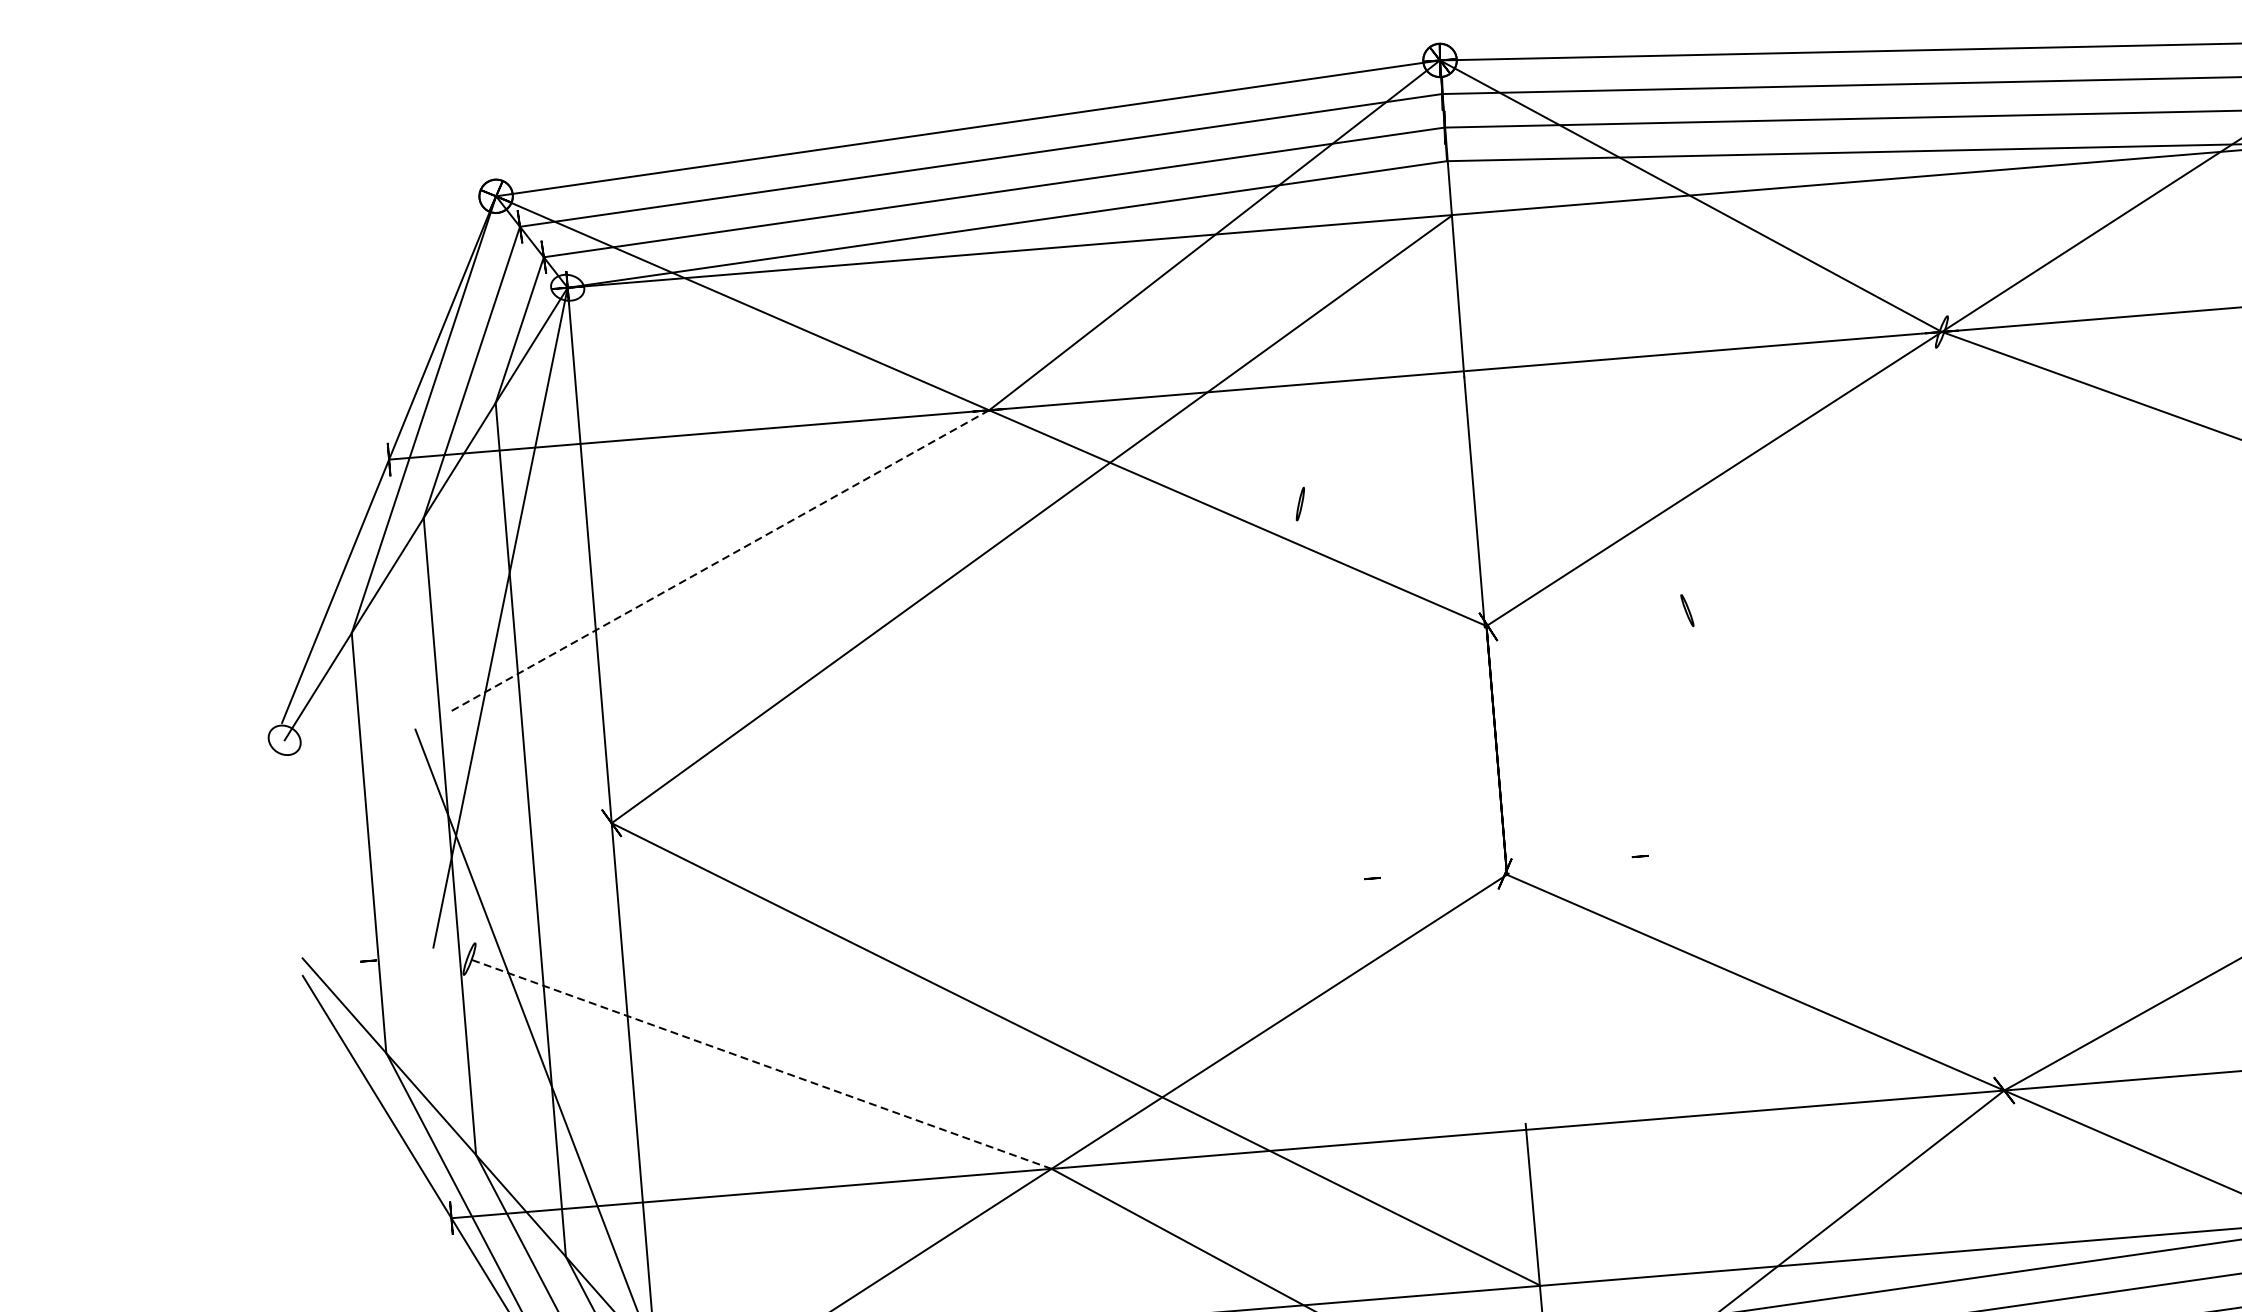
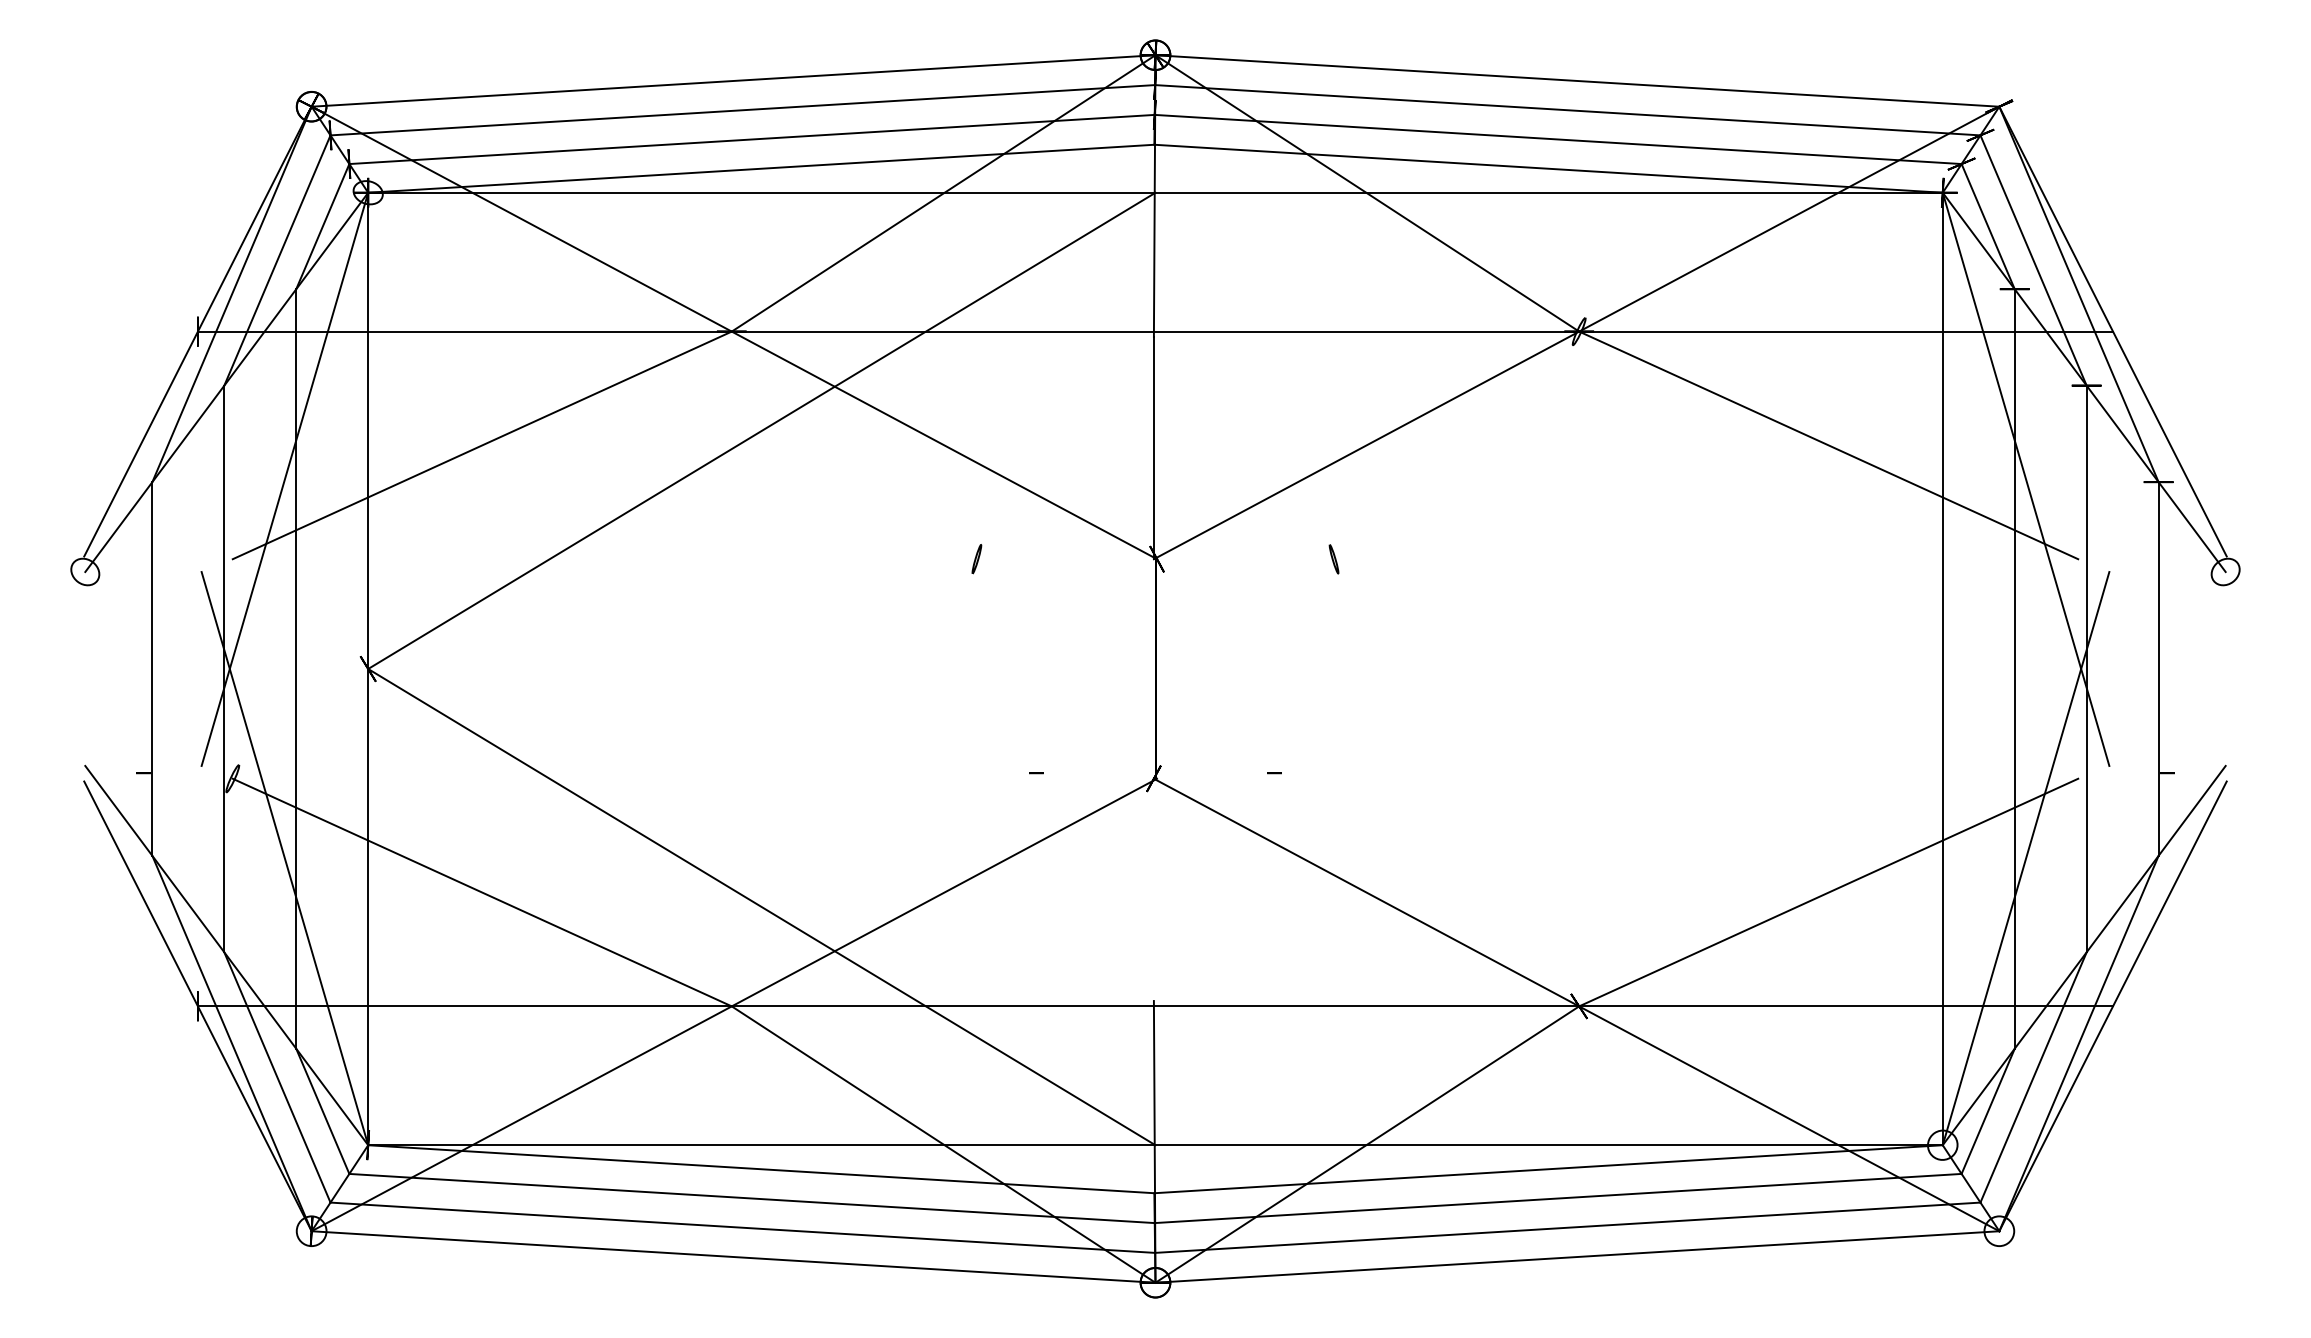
circle: (1299, 504) -> (976, 559), moved
line: (718, 561) -> (481, 445), dashed -> solid
line: (759, 1063) -> (481, 892), dashed -> solid

